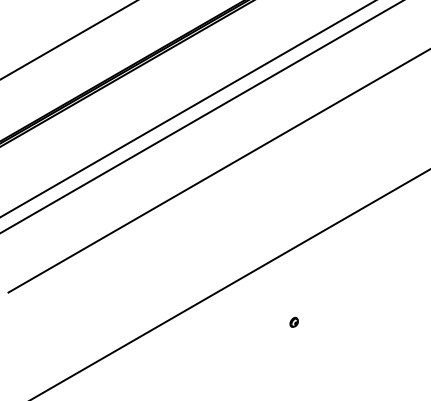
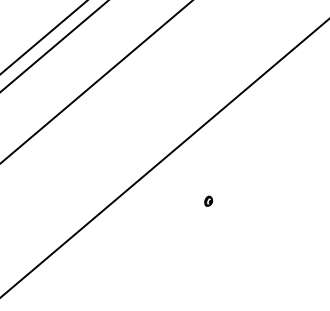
part: (293, 321) -> (207, 200), moved

